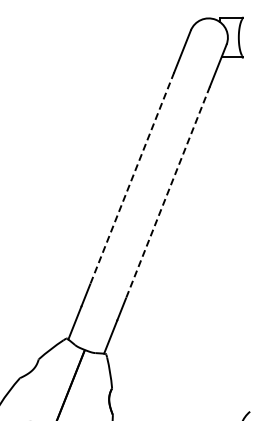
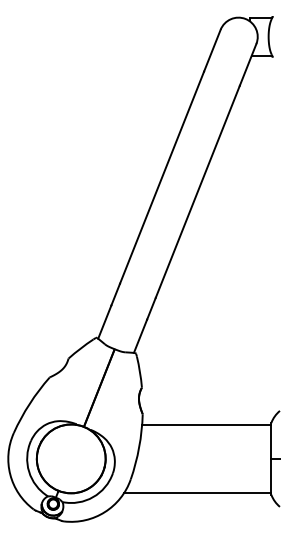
line: (131, 179) -> (161, 178), dashed -> solid
line: (167, 193) -> (197, 192), dashed -> solid

